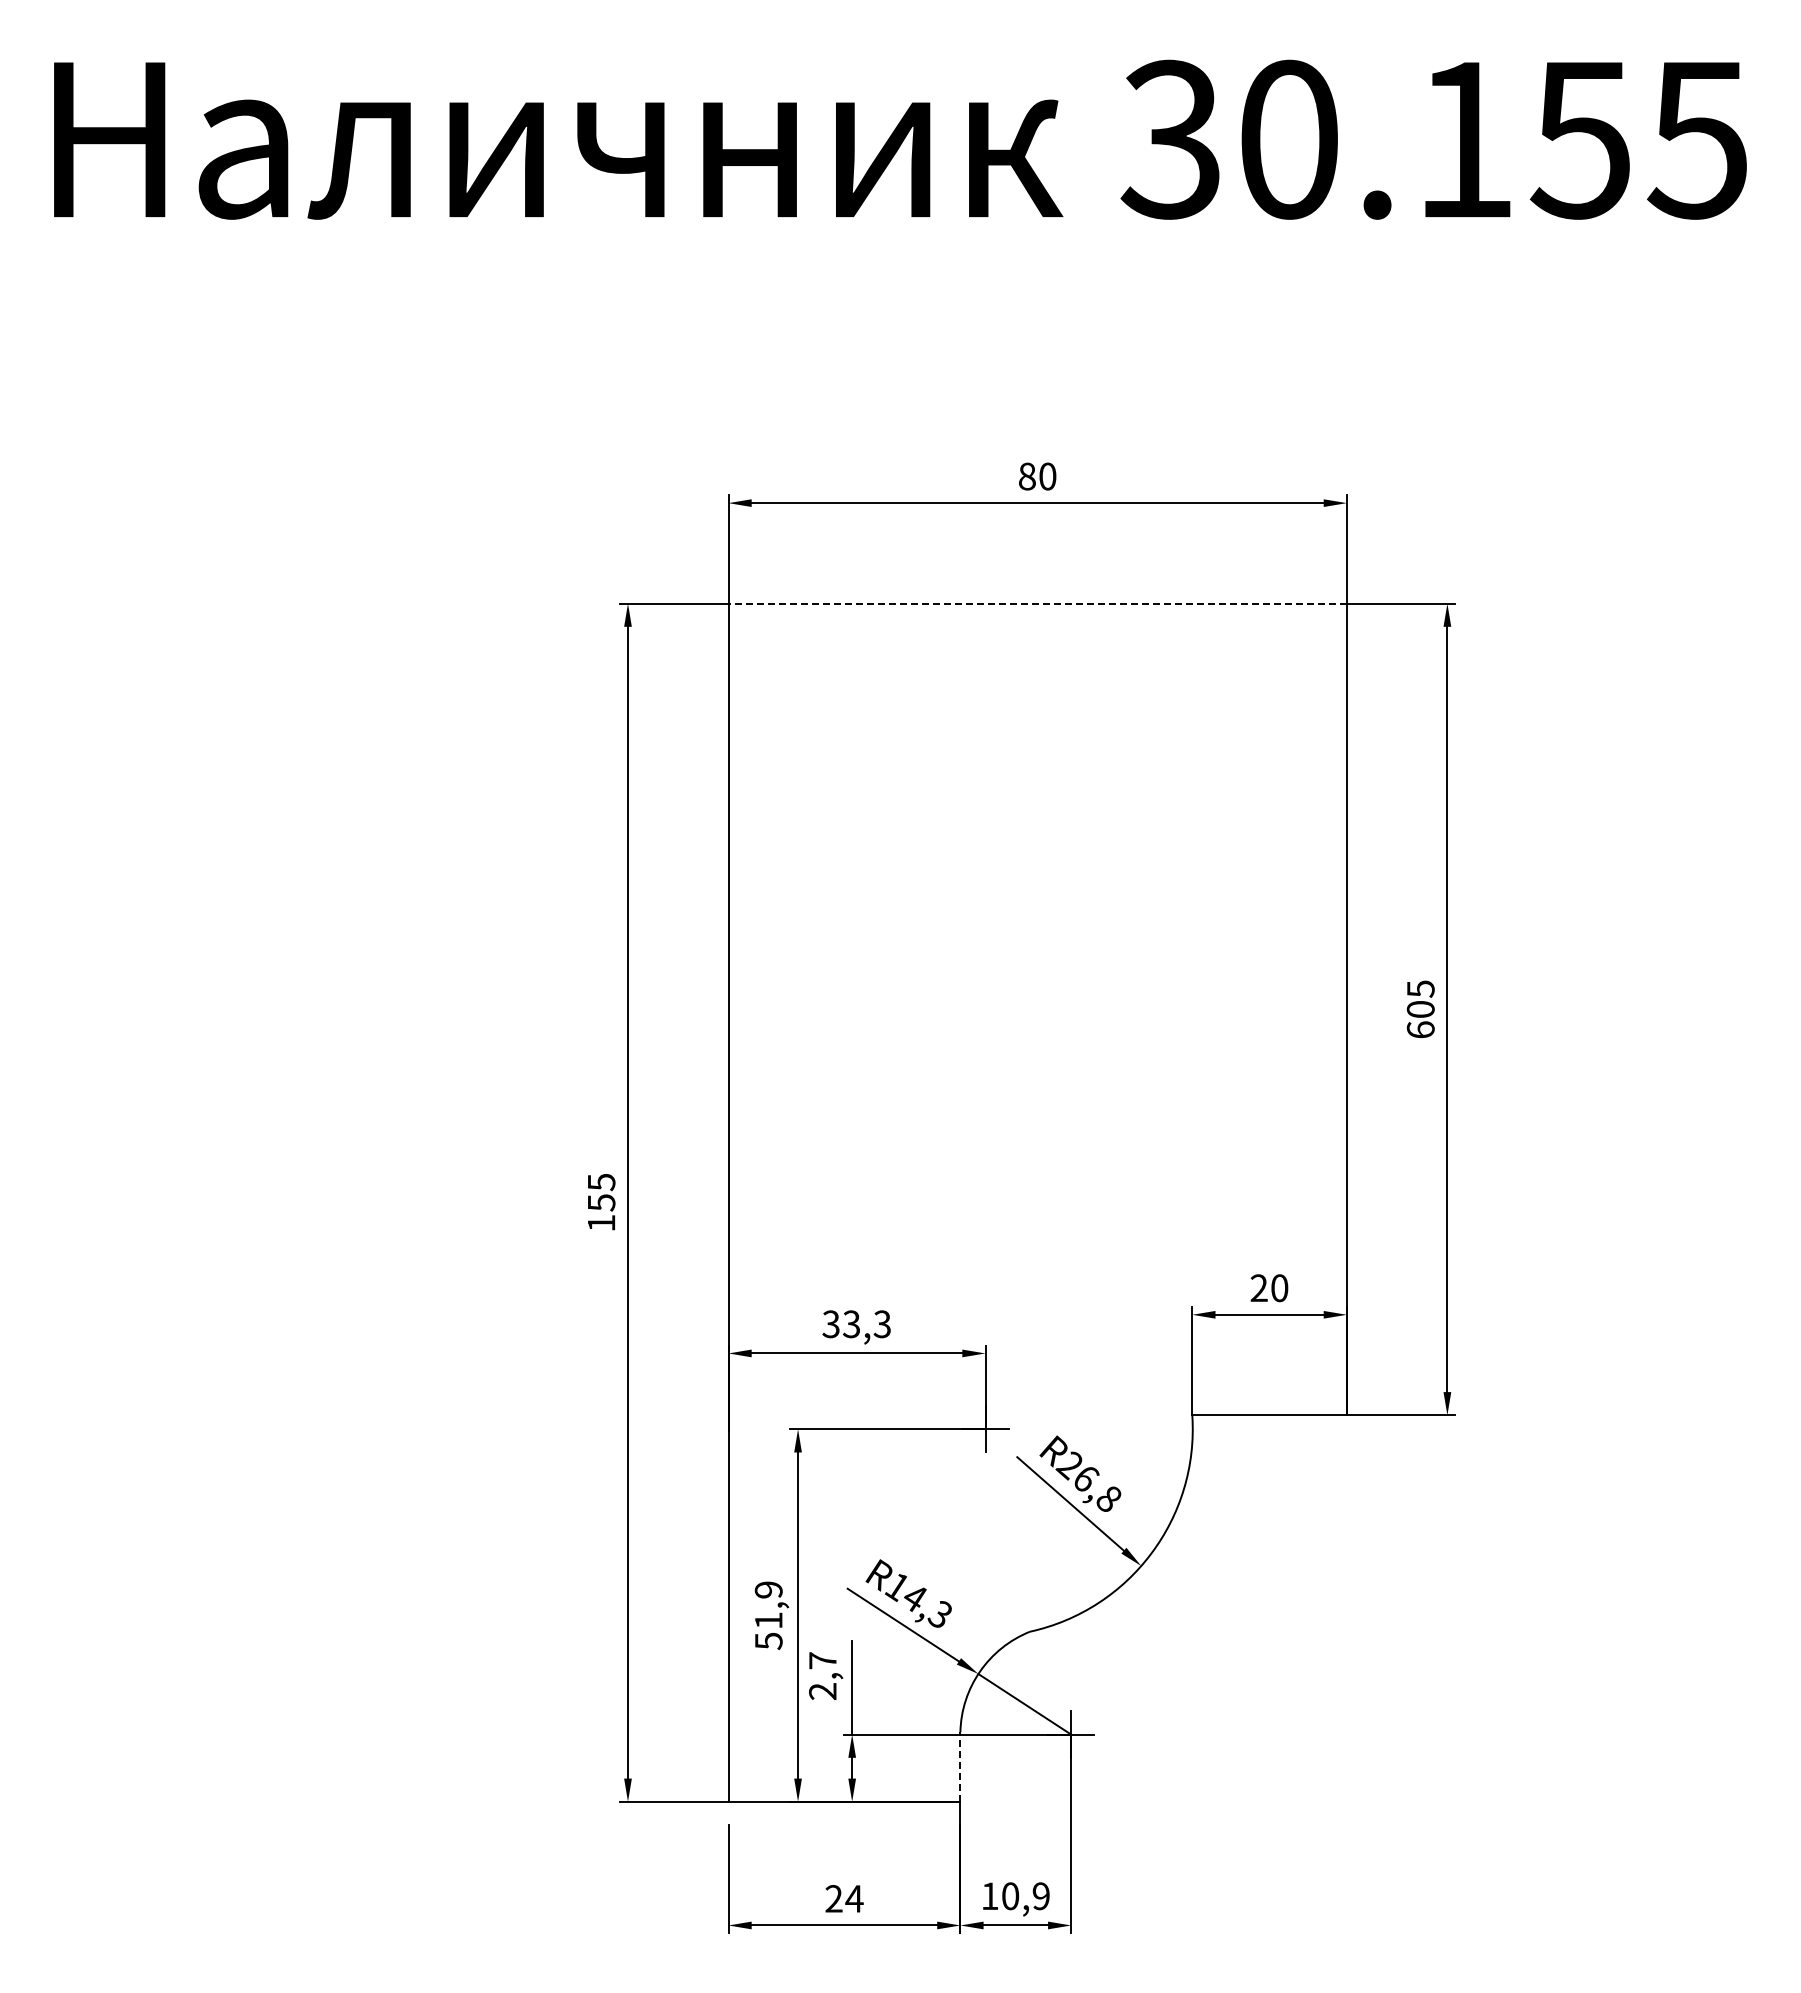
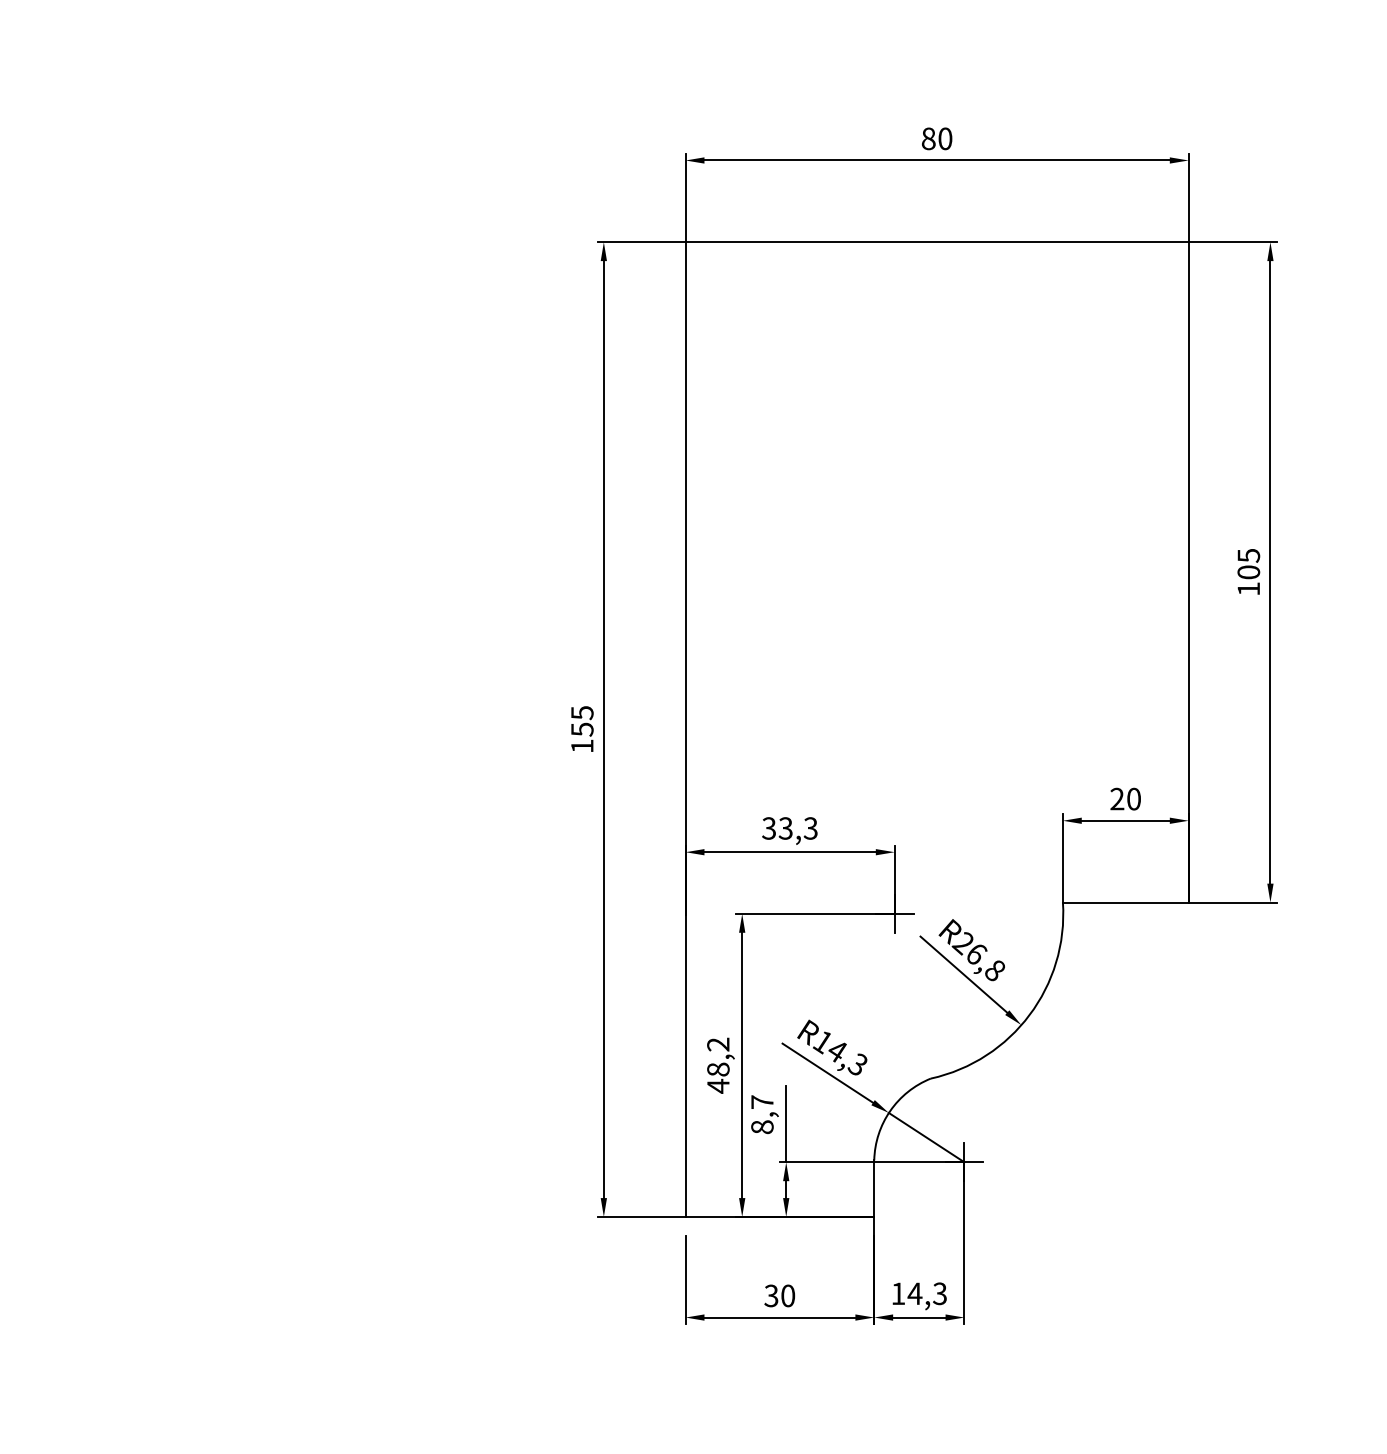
line: (1037, 603) -> (936, 242), dashed -> solid
text: (1420, 1029) -> (1248, 588), 605 -> 105
text: (768, 1615) -> (718, 1065), 51,9 -> 48,2
text: (822, 1691) -> (762, 1127), 2,7 -> 8,7
line: (960, 1767) -> (874, 1189), dashed -> solid
text: (1025, 1896) -> (927, 1293), 10,9 -> 14,3
text: (844, 1898) -> (779, 1295), 24 -> 30

